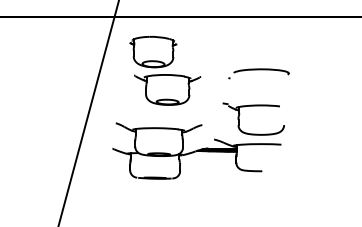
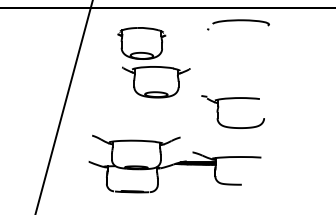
part: (165, 70) -> (154, 62), moved
part: (258, 73) -> (237, 24), moved
part: (196, 150) -> (174, 163), moved

